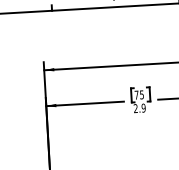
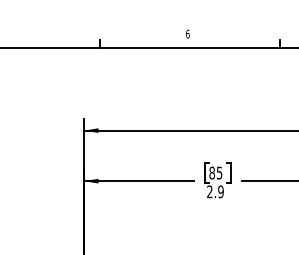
text: (136, 94) -> (212, 172), 75 -> 85

